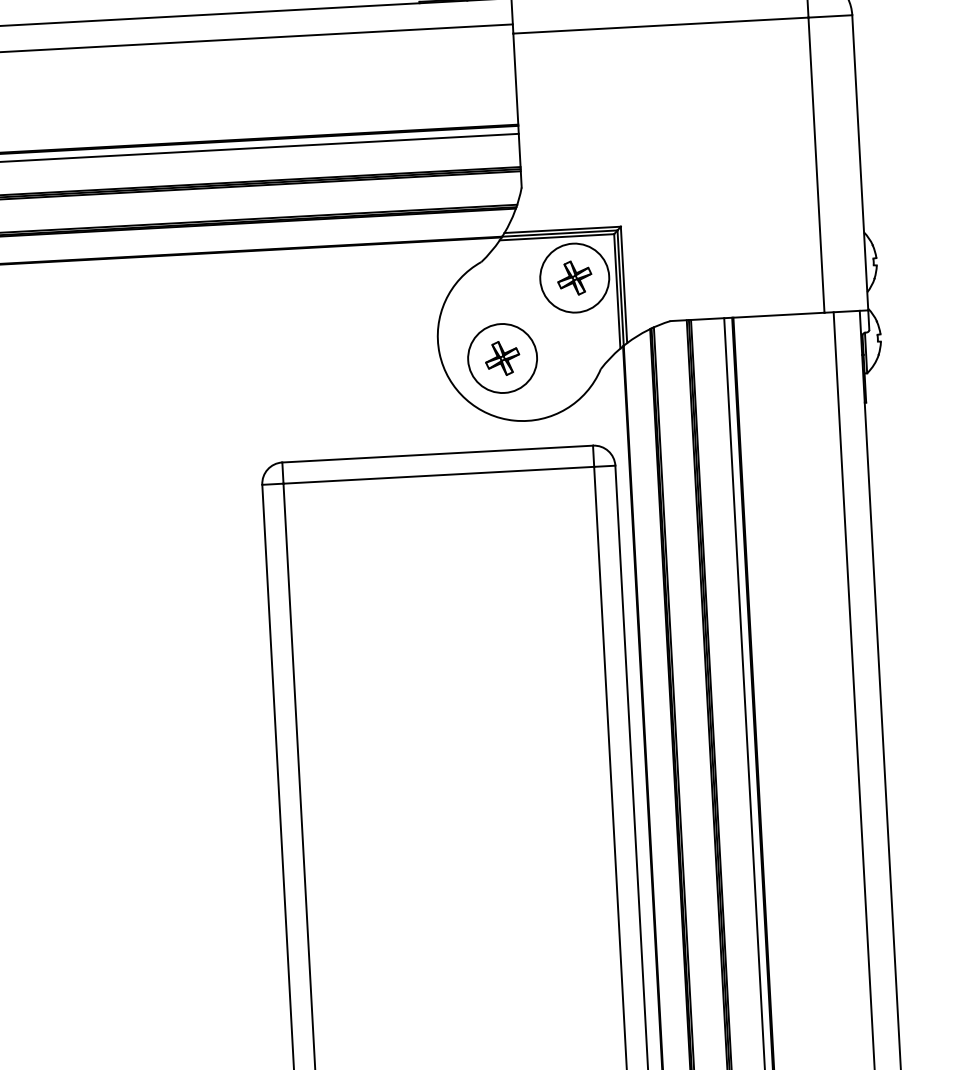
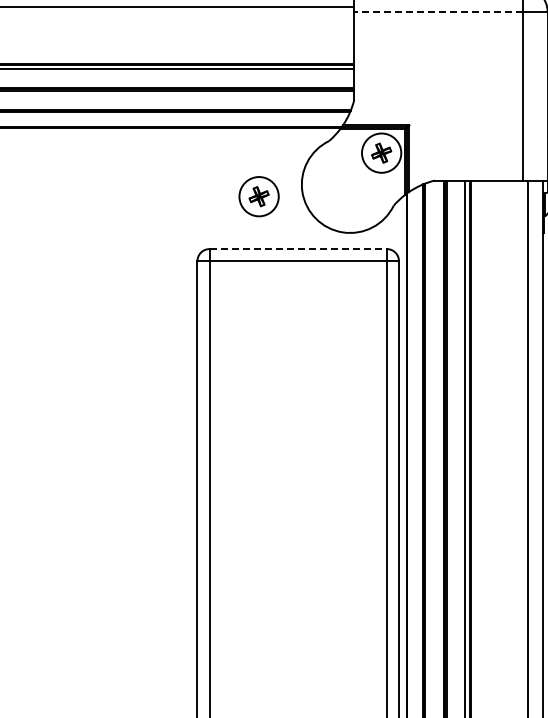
line: (659, 26) -> (437, 12), solid -> dashed
part: (501, 358) -> (258, 196), moved
line: (438, 454) -> (298, 249), solid -> dashed

